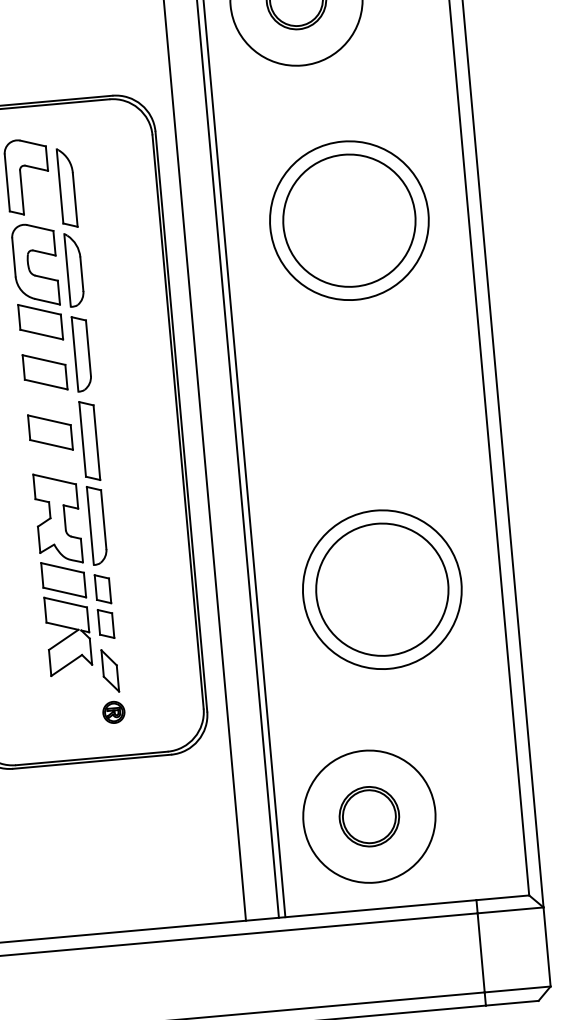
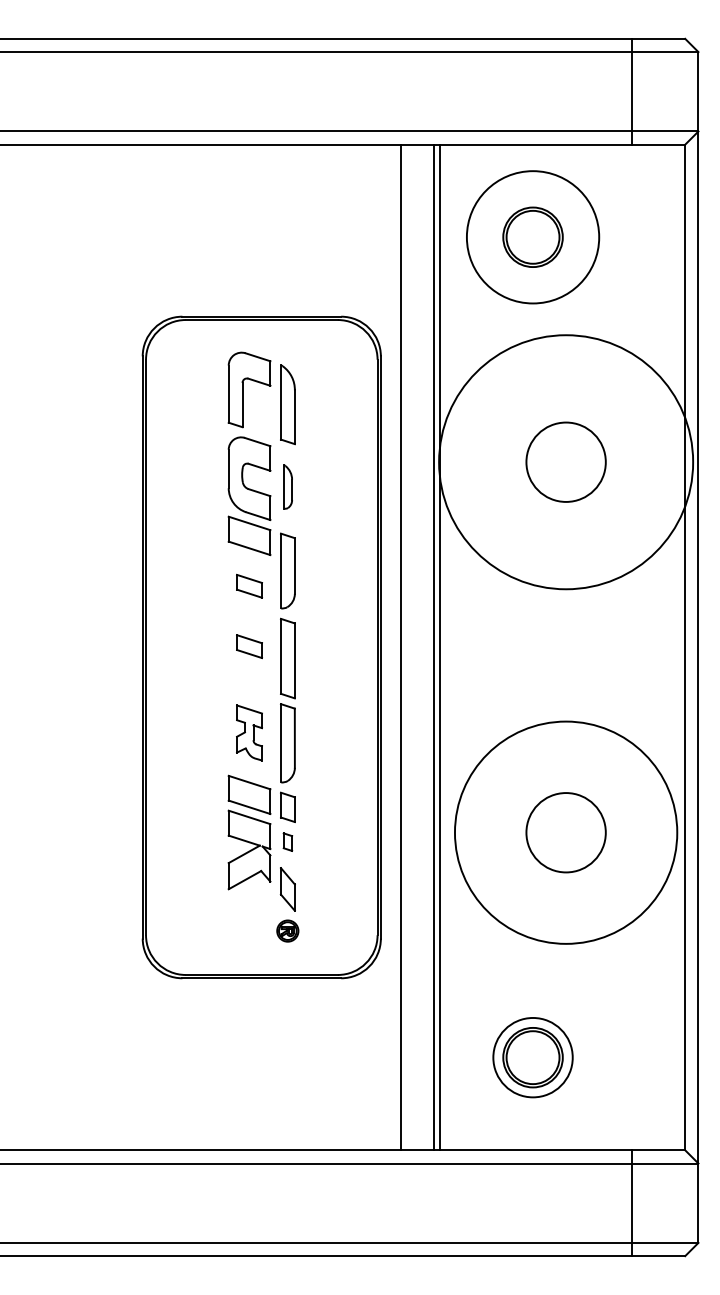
circle: (348, 220) -> (565, 461), size x1.6
circle: (348, 221) -> (565, 462), size x0.6
part: (74, 269) -> (287, 486), size x0.6
part: (45, 372) -> (249, 586), size x0.6
part: (50, 432) -> (249, 646), size x0.6
part: (58, 518) -> (249, 732), size x0.6
circle: (381, 589) -> (565, 832), size x0.6
circle: (381, 589) -> (565, 832), size x1.4
part: (105, 623) -> (287, 841), size x0.6
circle: (368, 816) -> (532, 1057), size x0.6

